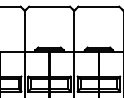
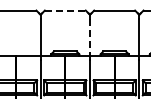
line: (49, 6) -> (65, 10), solid -> dashed
line: (73, 33) -> (89, 37), solid -> dashed

